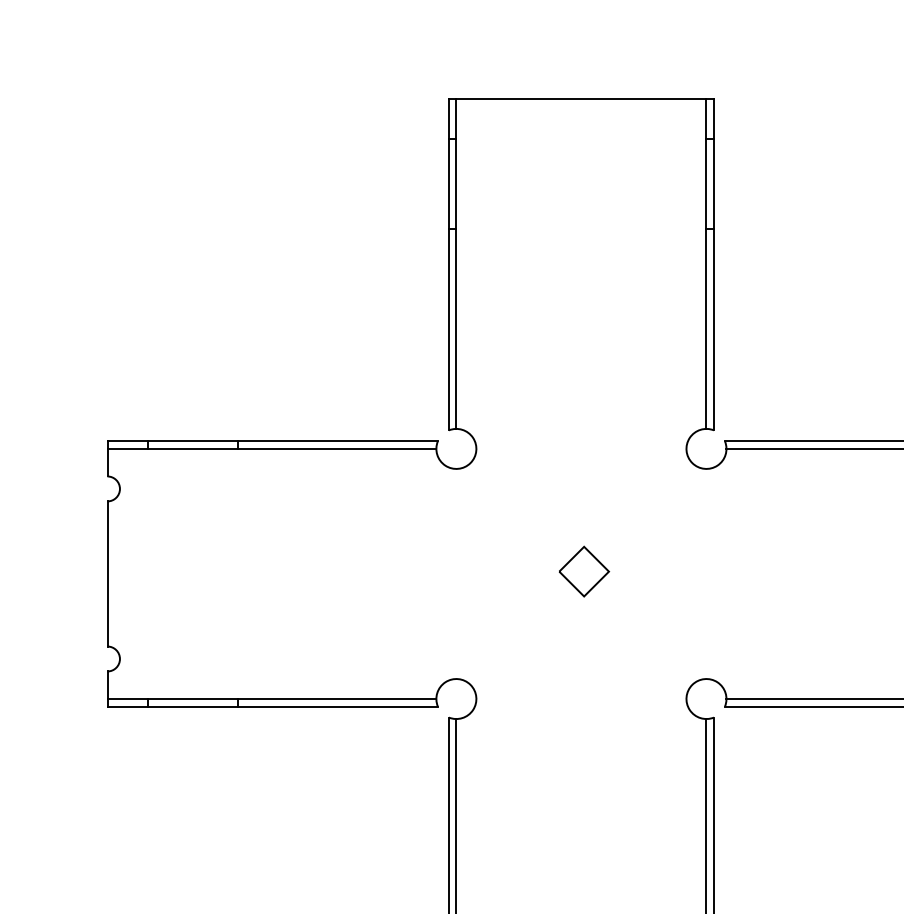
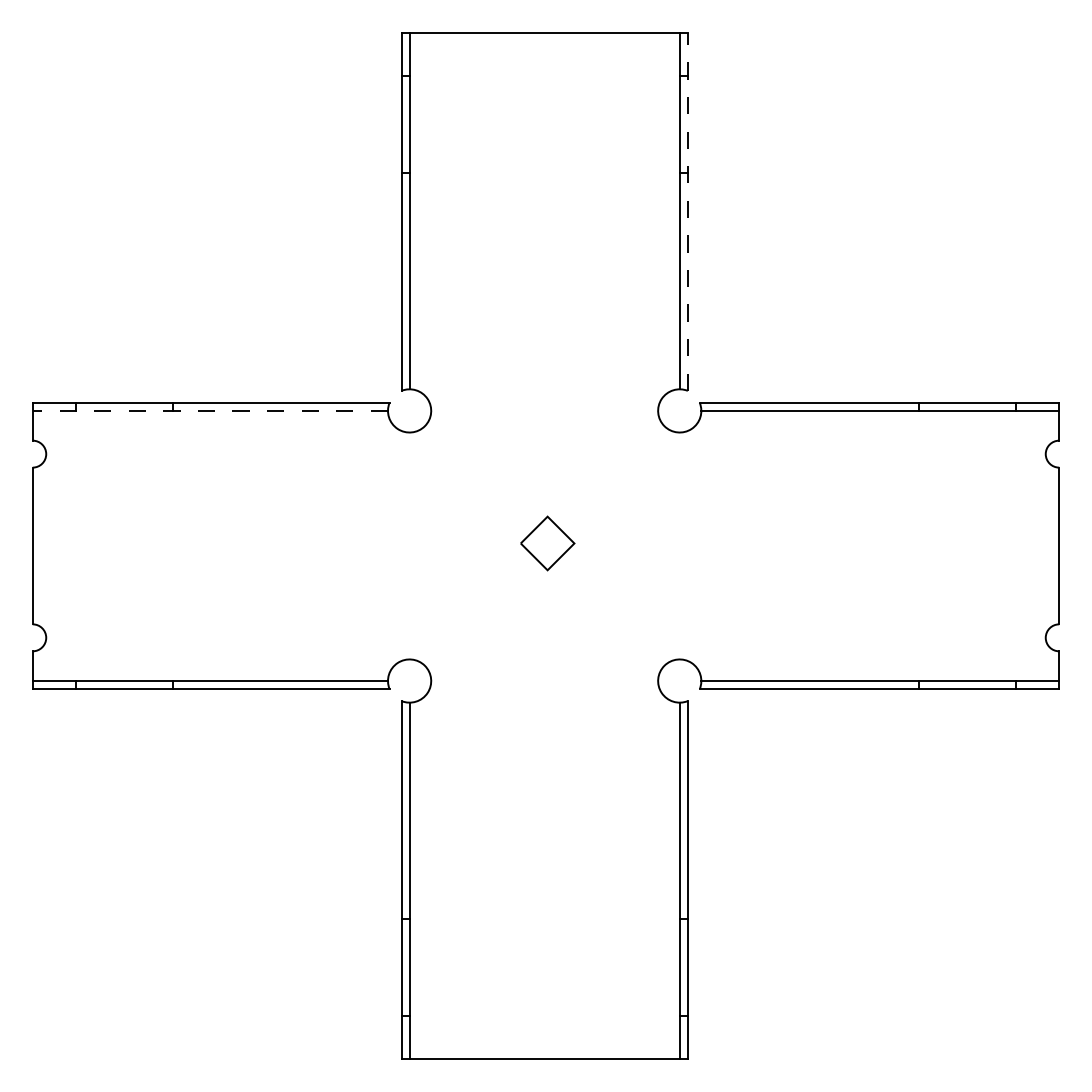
line: (713, 264) -> (687, 211), solid -> dashed
line: (272, 448) -> (210, 410), solid -> dashed

